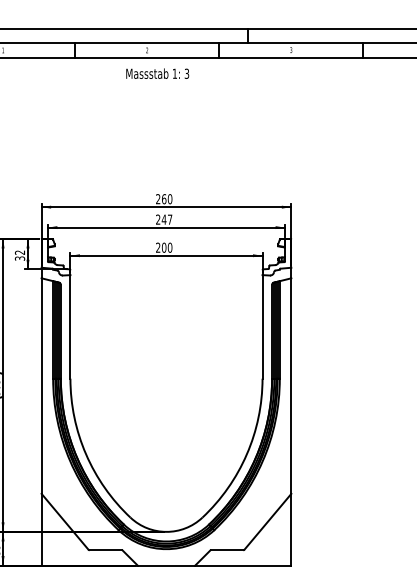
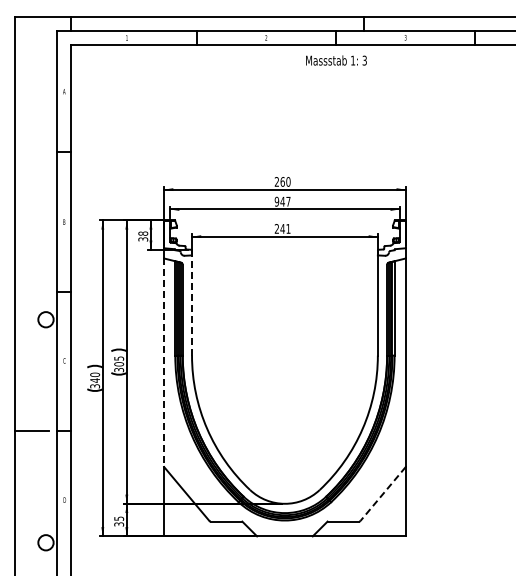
text: (157, 73) -> (336, 60), moved
text: (157, 219) -> (276, 201), 247 -> 947
text: (167, 247) -> (285, 228), 200 -> 241
text: (20, 252) -> (143, 233), 32 -> 38
line: (70, 326) -> (192, 305), solid -> dashed
line: (41, 386) -> (164, 363), solid -> dashed
line: (267, 522) -> (382, 494), solid -> dashed

